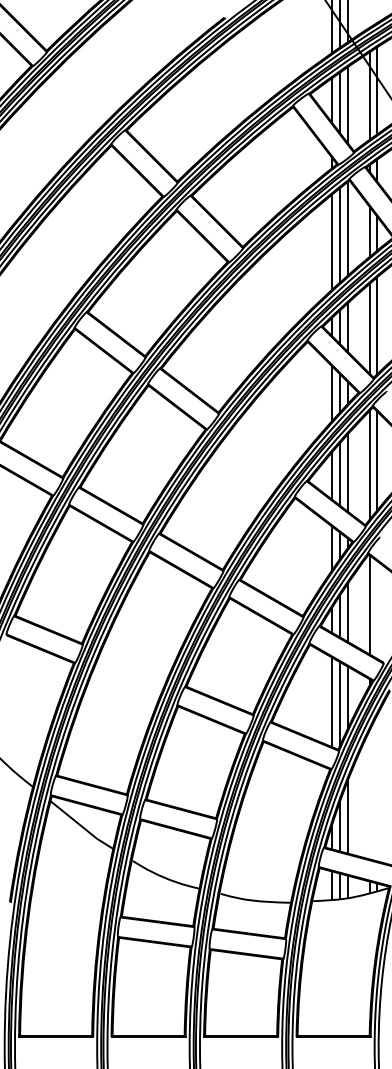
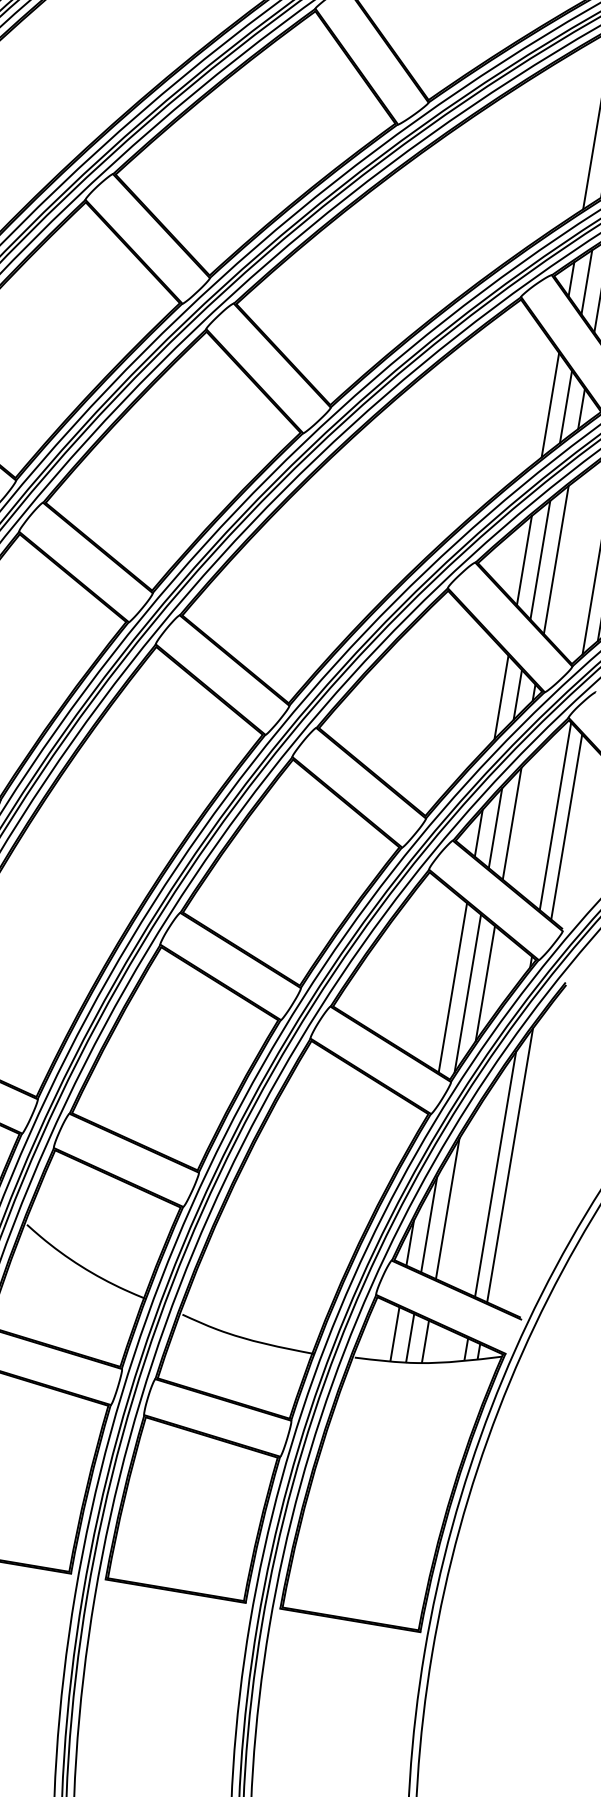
line: (376, 609) -> (566, 826), added
line: (376, 788) -> (509, 1164), added
line: (369, 794) -> (494, 1173), added

